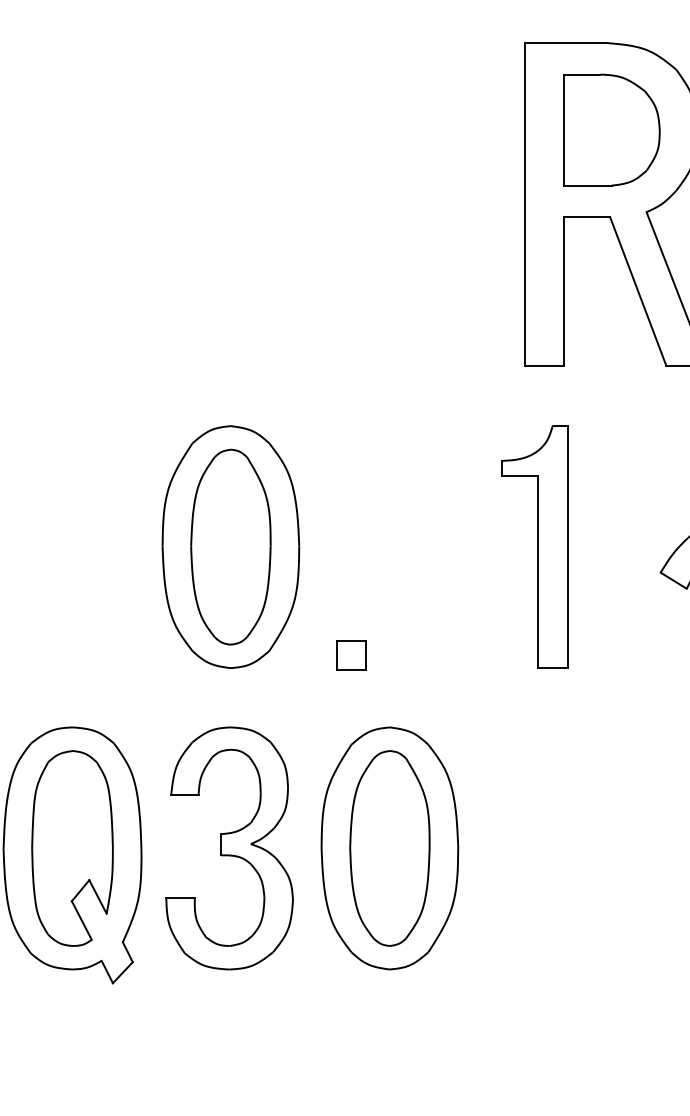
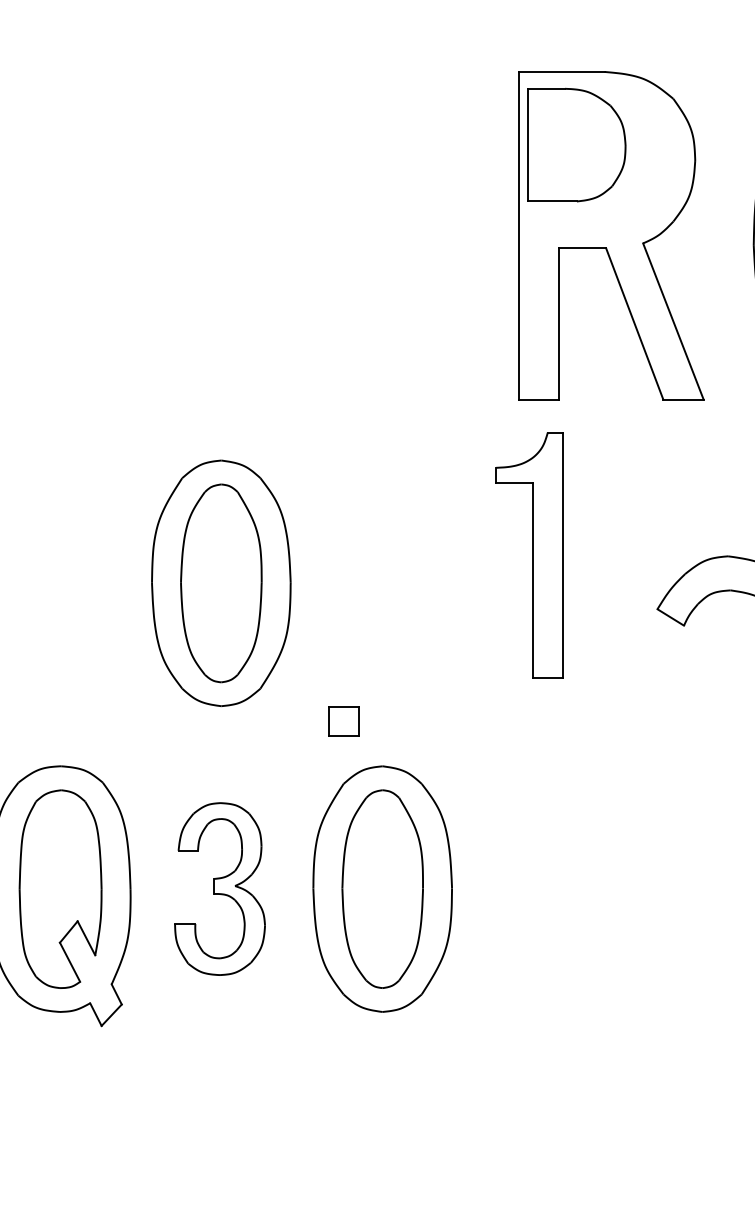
part: (611, 129) -> (576, 144), moved
part: (534, 547) -> (529, 555), moved
part: (351, 655) -> (343, 721), moved
part: (229, 847) -> (219, 888), size x0.7

